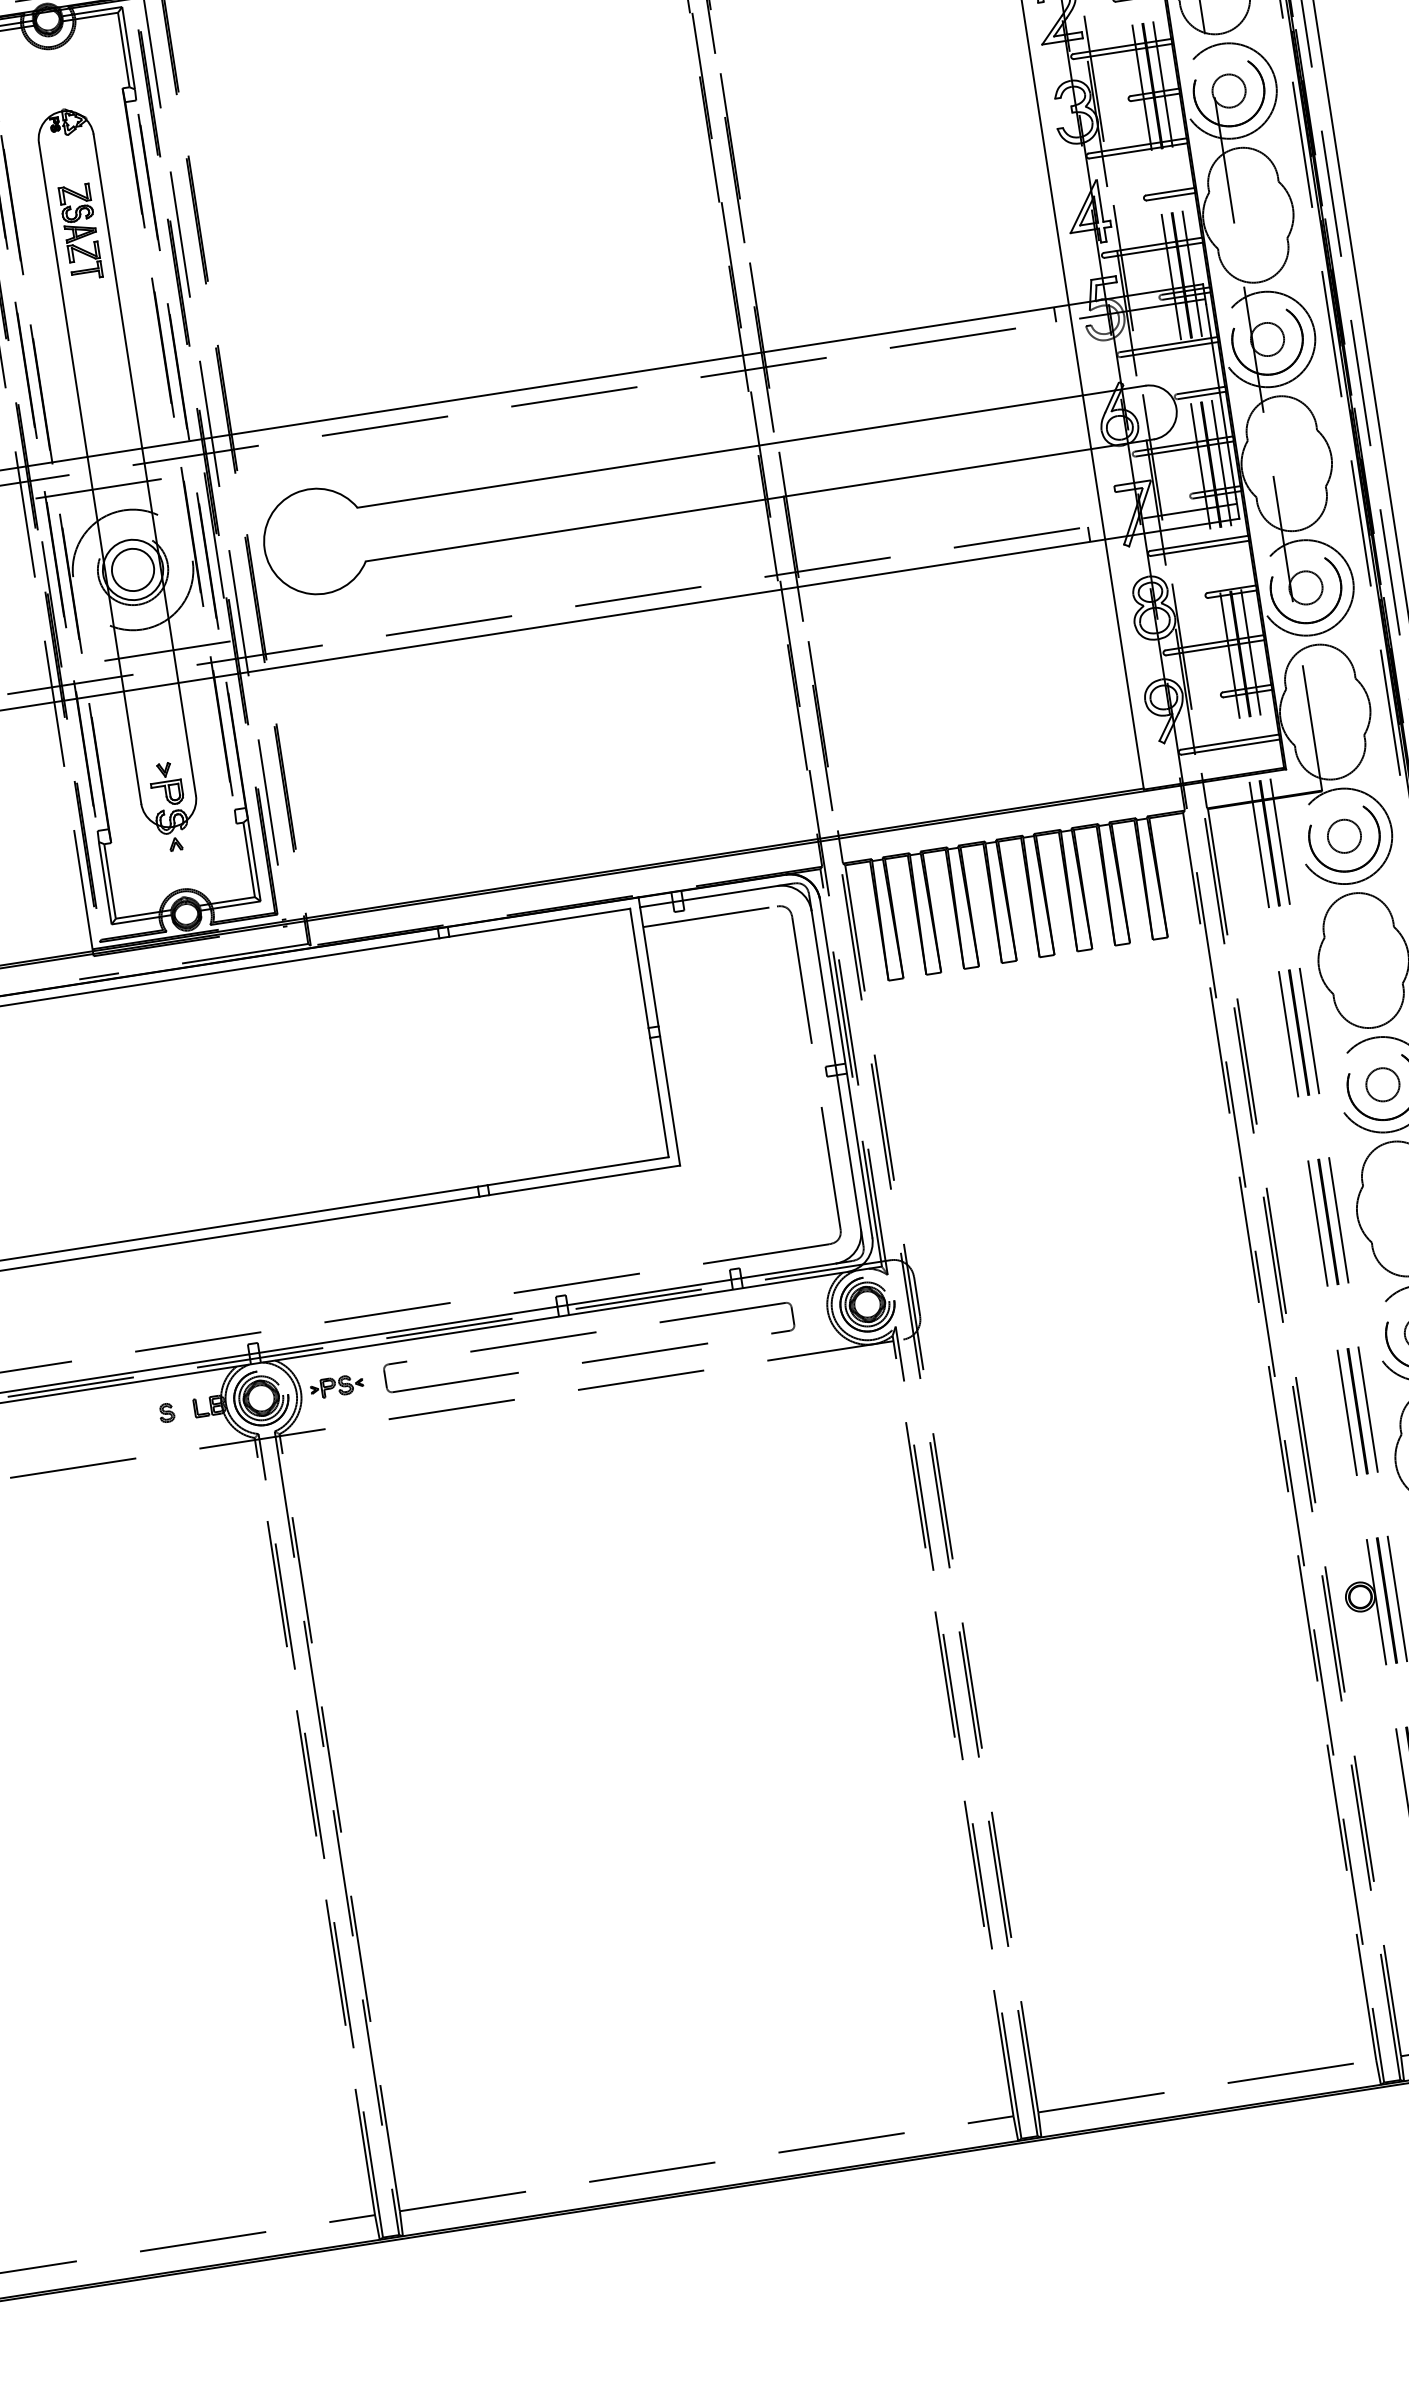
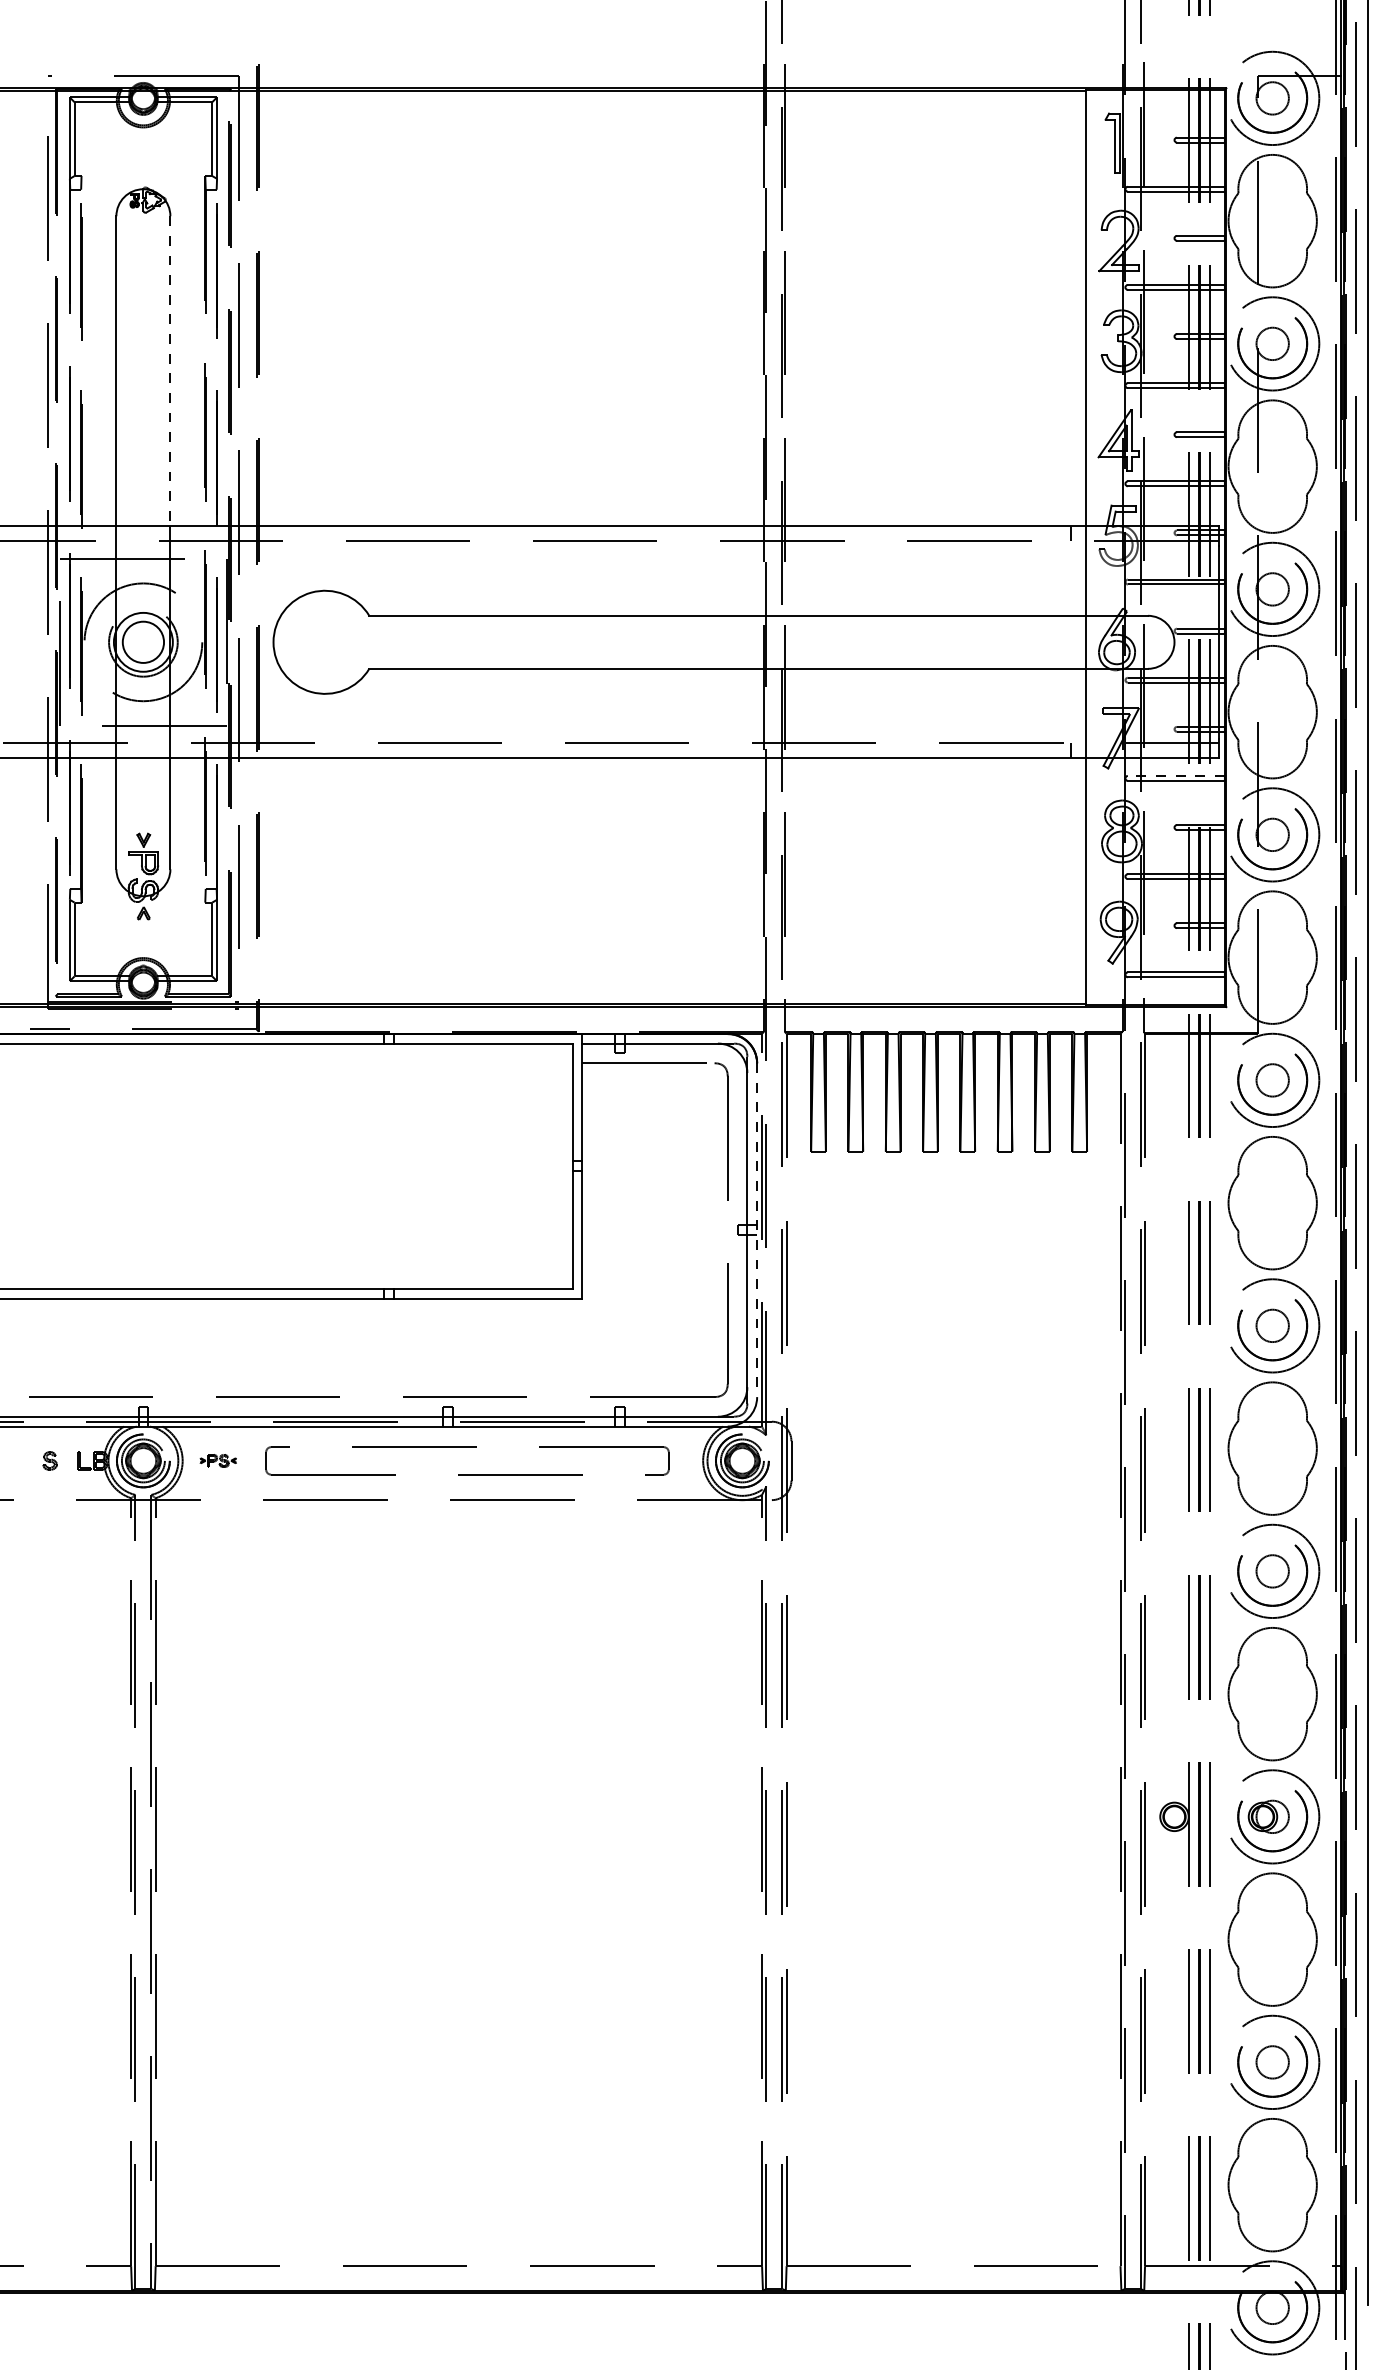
part: (80, 232) -> (143, 308), removed
line: (118, 291) -> (170, 371), solid -> dashed
line: (1198, 543) -> (1175, 775), solid -> dashed
line: (846, 1068) -> (757, 1230), solid -> dashed
part: (337, 1386) -> (218, 1460), size x0.7

